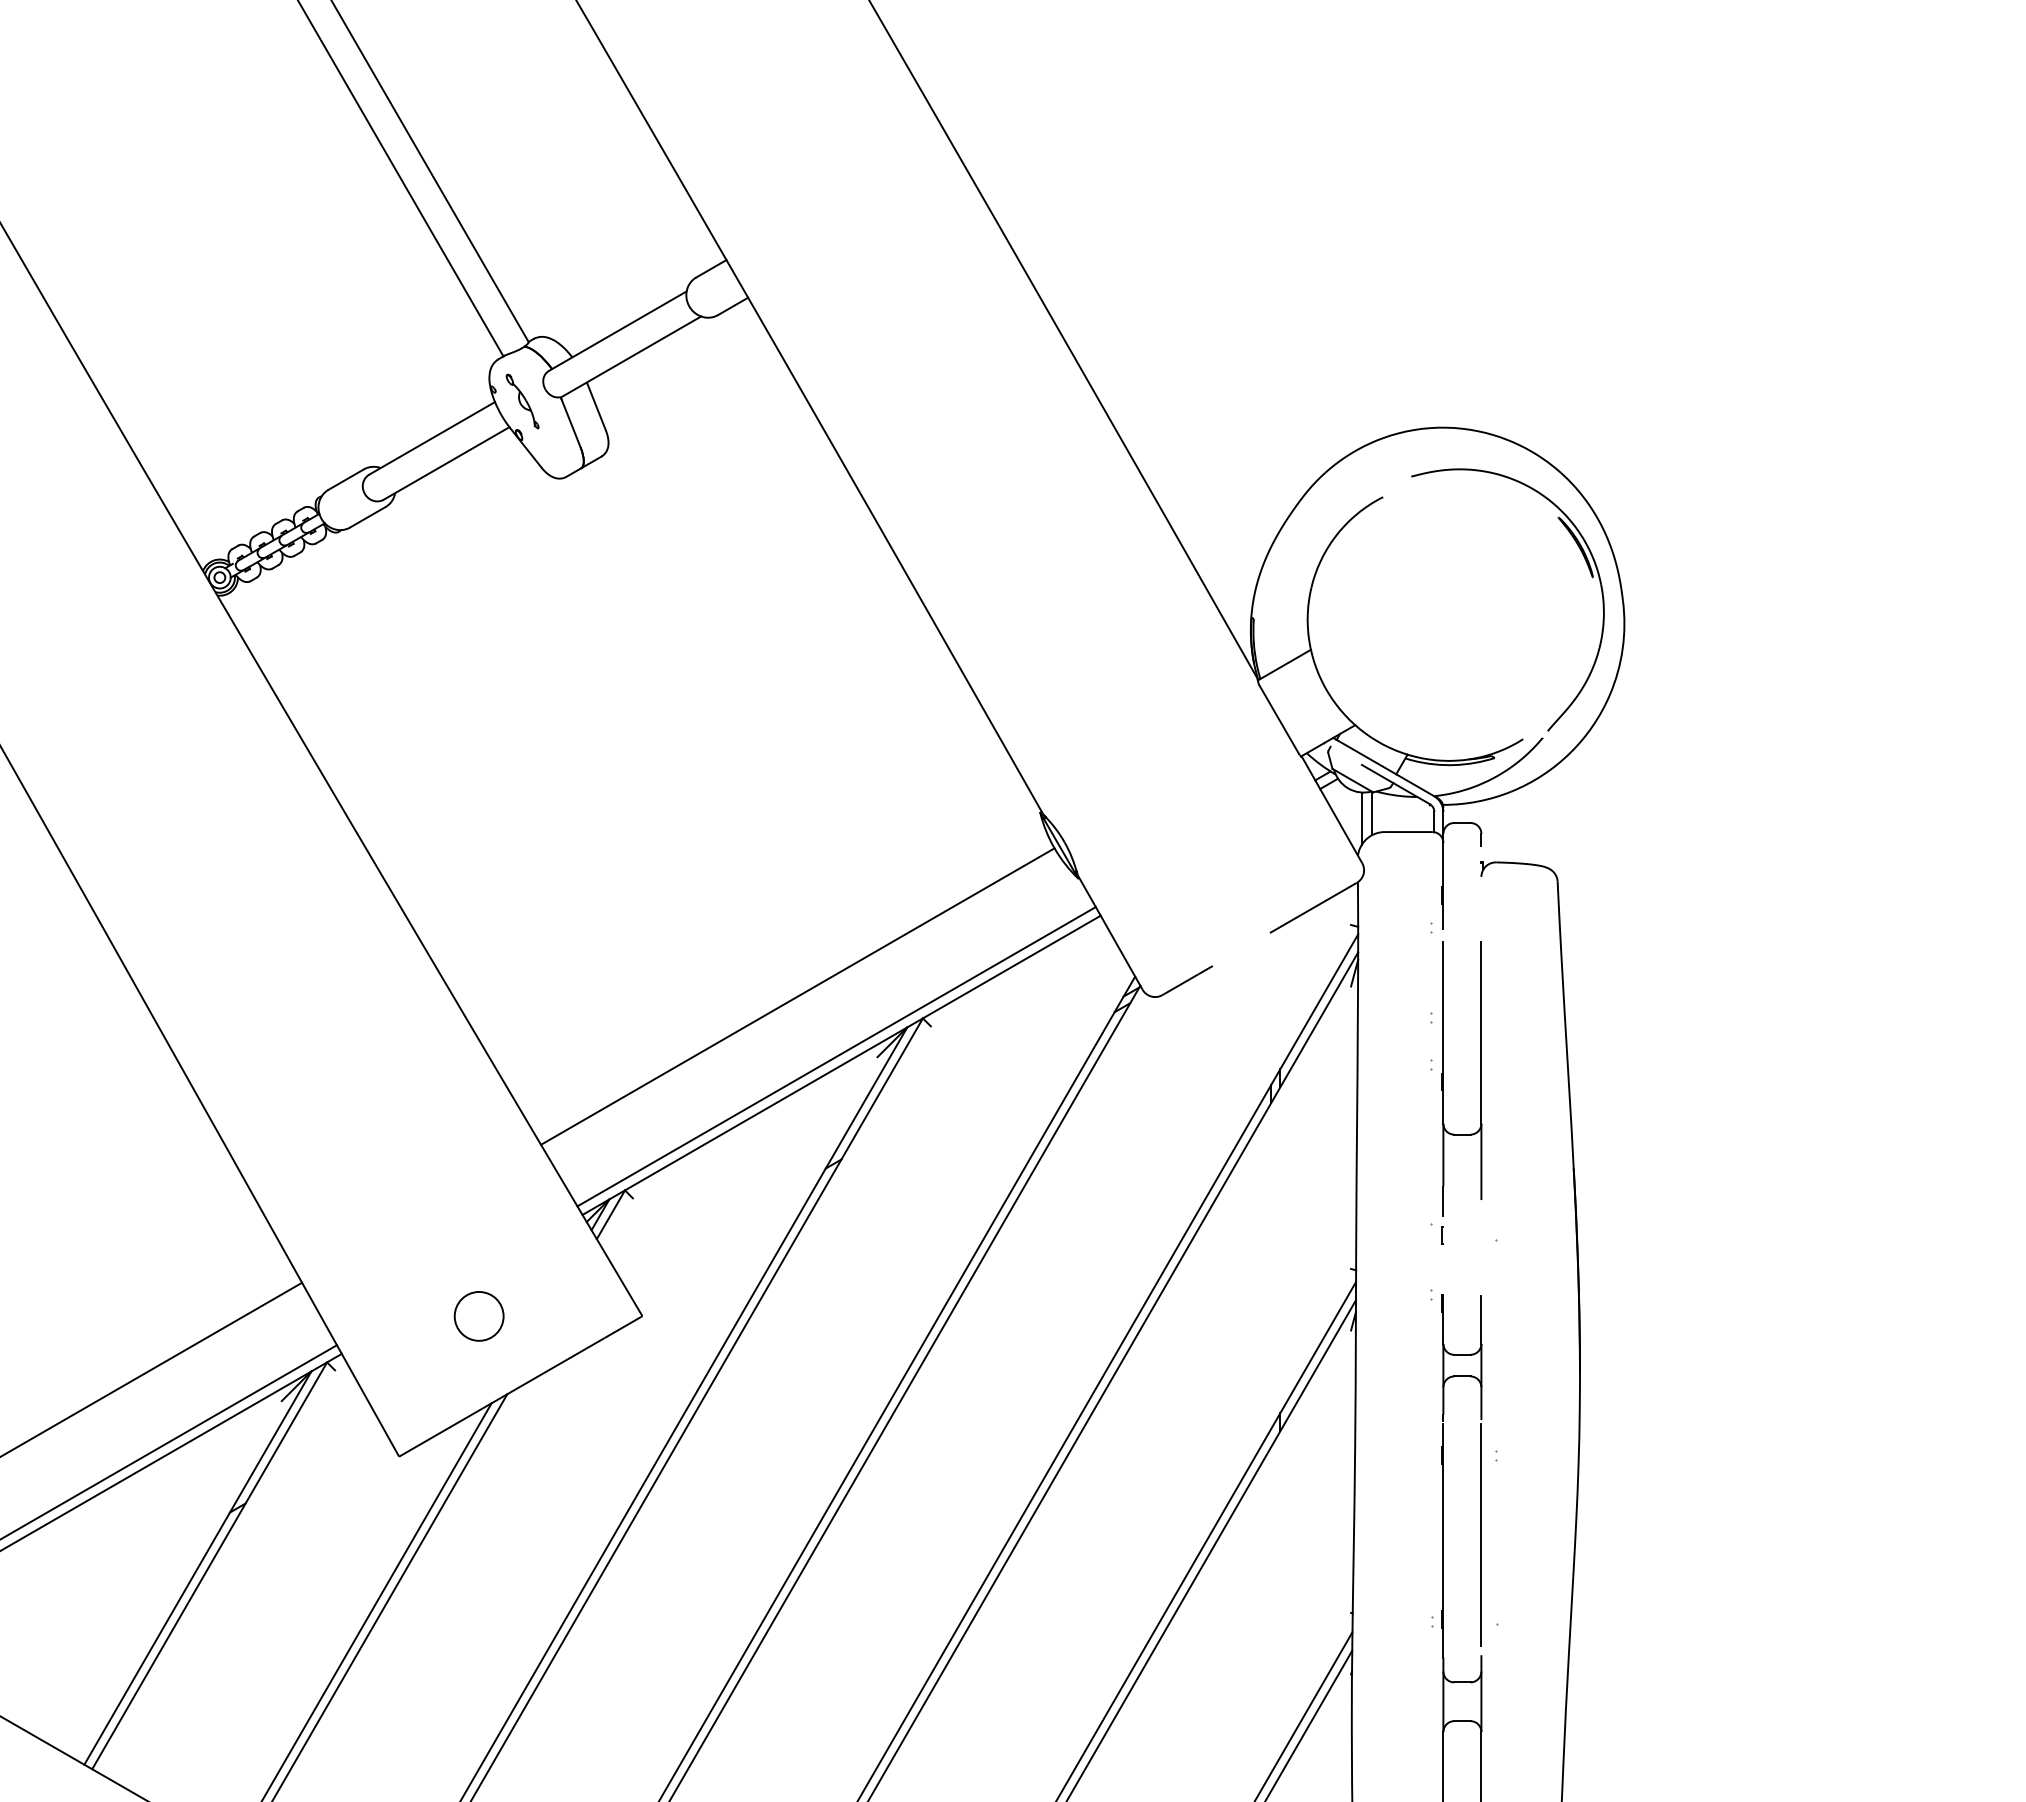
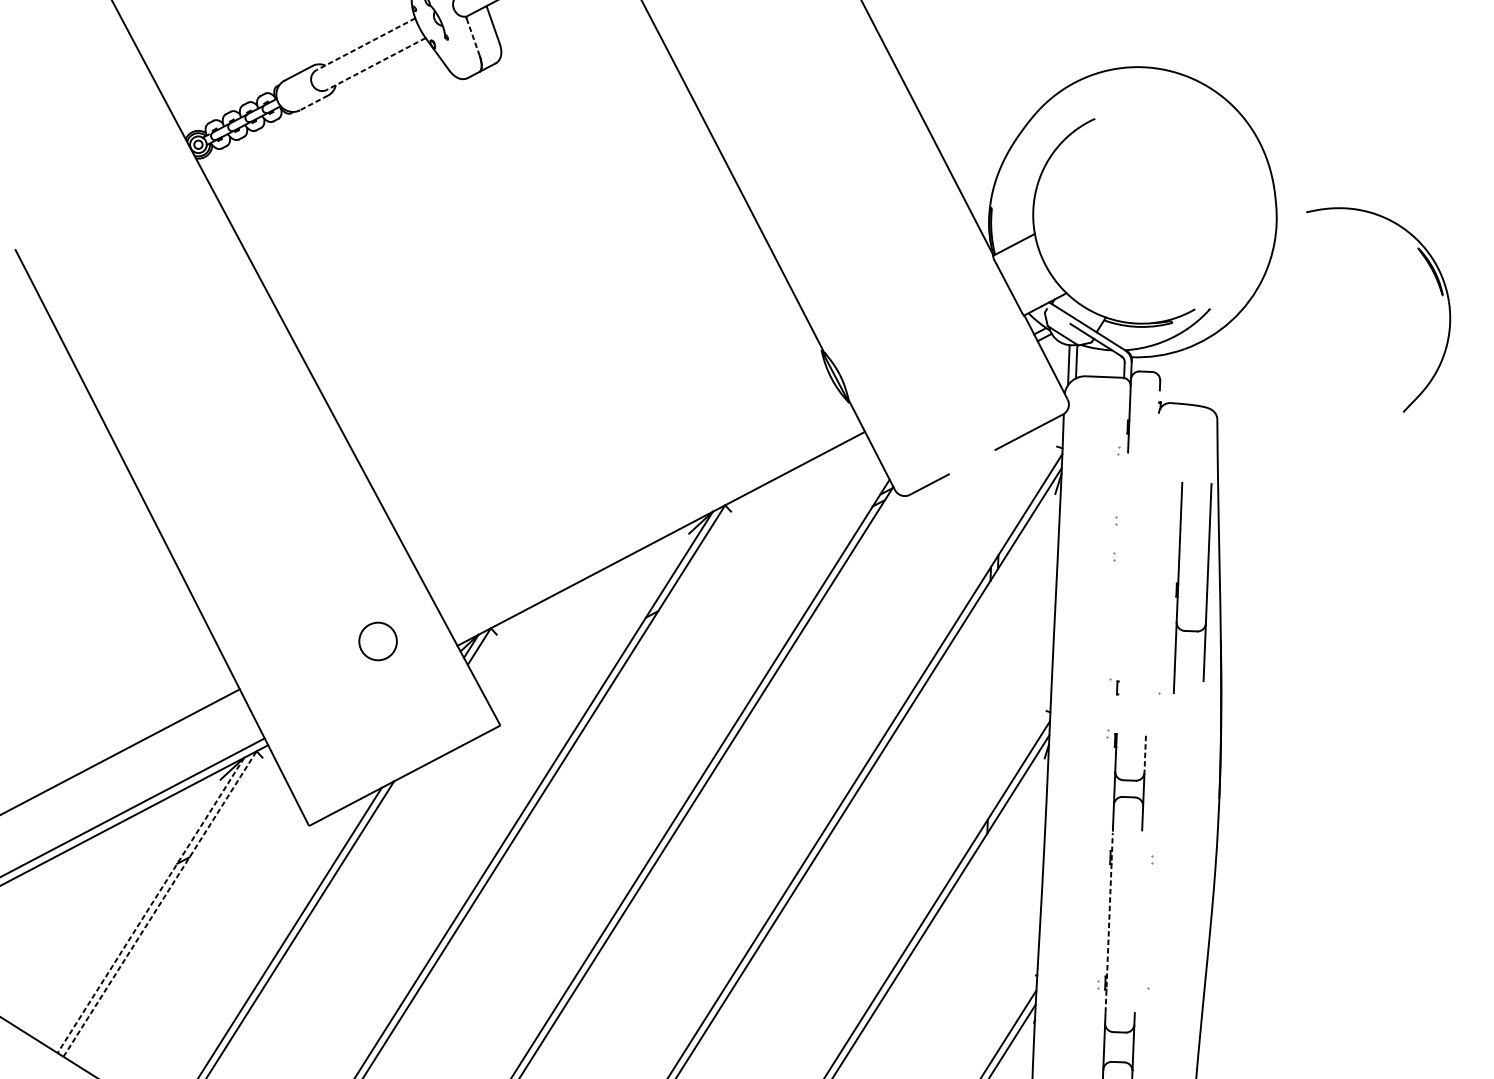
line: (571, 424) -> (473, 37), solid -> dashed
line: (432, 438) -> (366, 44), solid -> dashed
line: (446, 463) -> (376, 64), solid -> dashed
line: (367, 517) -> (313, 103), solid -> dashed
part: (1588, 569) -> (1439, 289), moved
line: (797, 996) -> (629, 484), removed
line: (836, 1056) -> (657, 531), removed
part: (1443, 1078) -> (1178, 587), moved
circle: (478, 1316) -> (377, 641), moved
line: (1481, 1320) -> (1145, 754), solid -> dashed
line: (1481, 1535) -> (1138, 920), removed
line: (1443, 1540) -> (1109, 922), solid -> dashed
line: (209, 1565) -> (159, 903), solid -> dashed
line: (197, 1568) -> (150, 905), solid -> dashed

